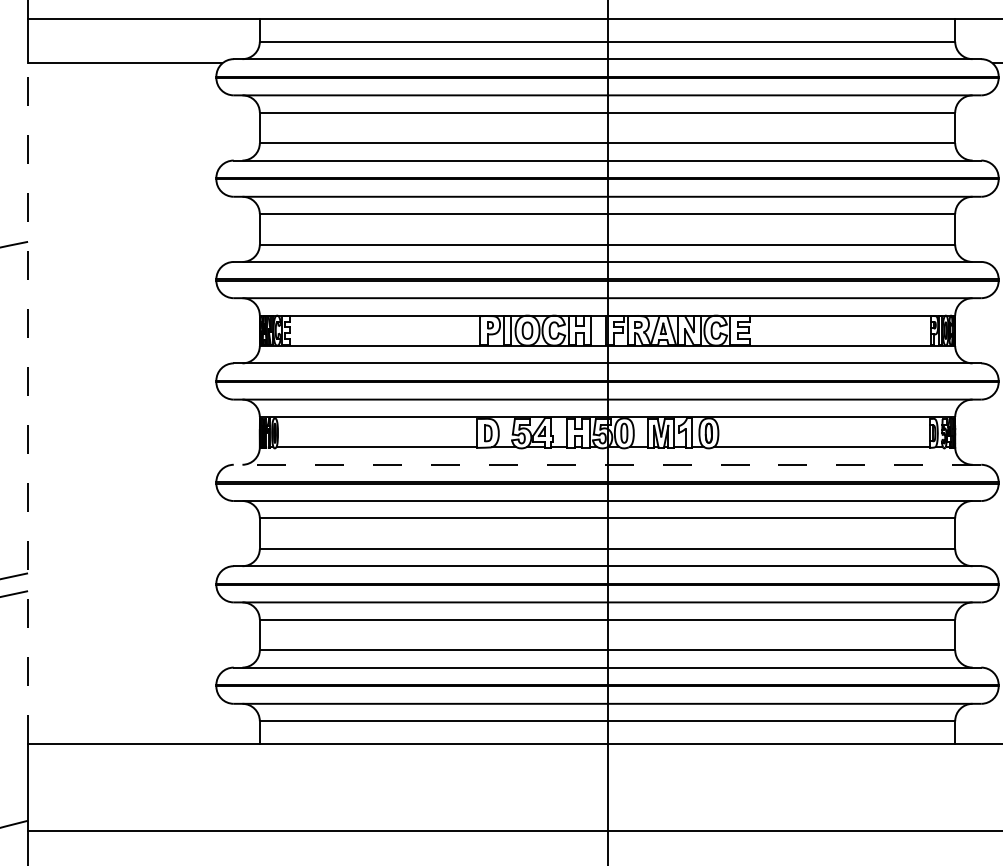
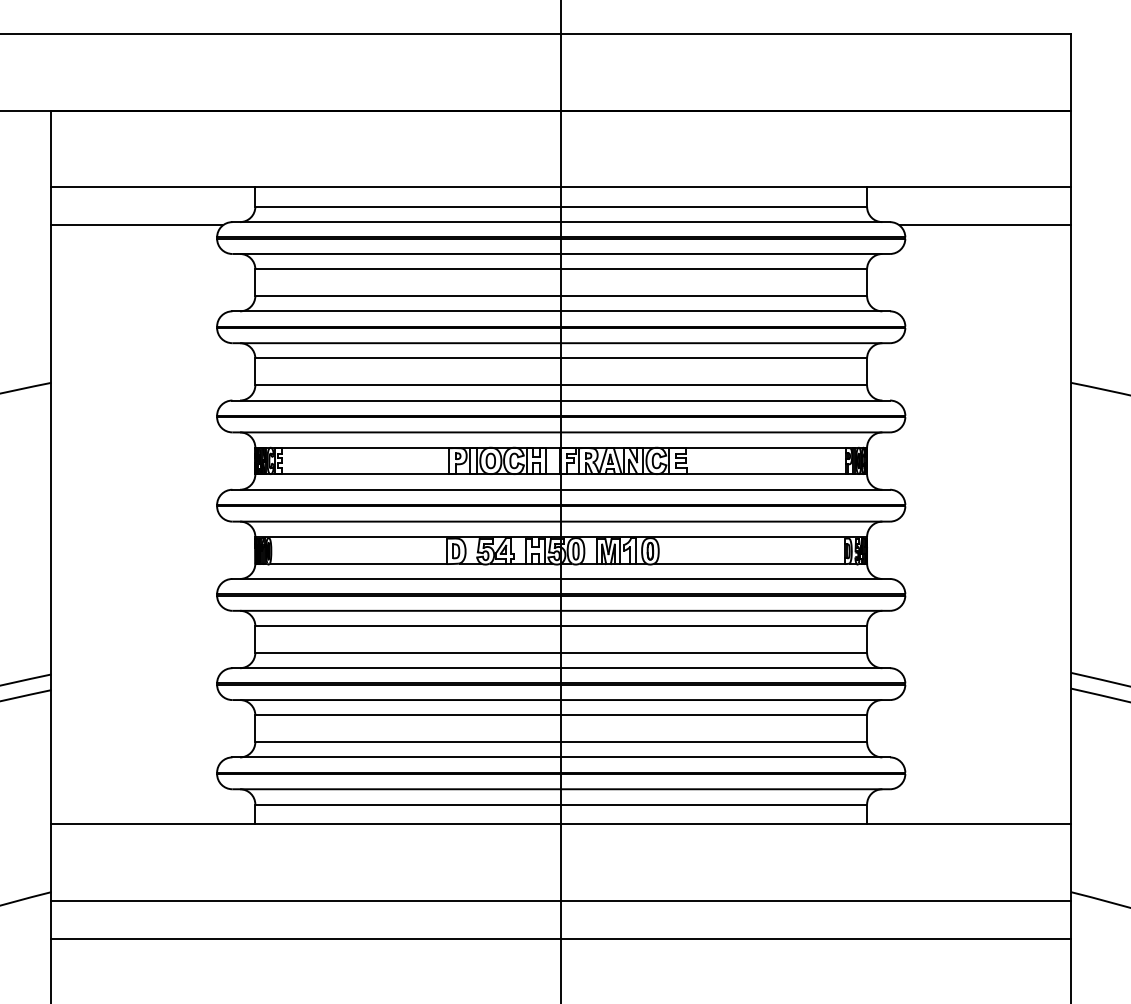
line: (28, 402) -> (51, 524), dashed -> solid
line: (607, 464) -> (561, 578), dashed -> solid

